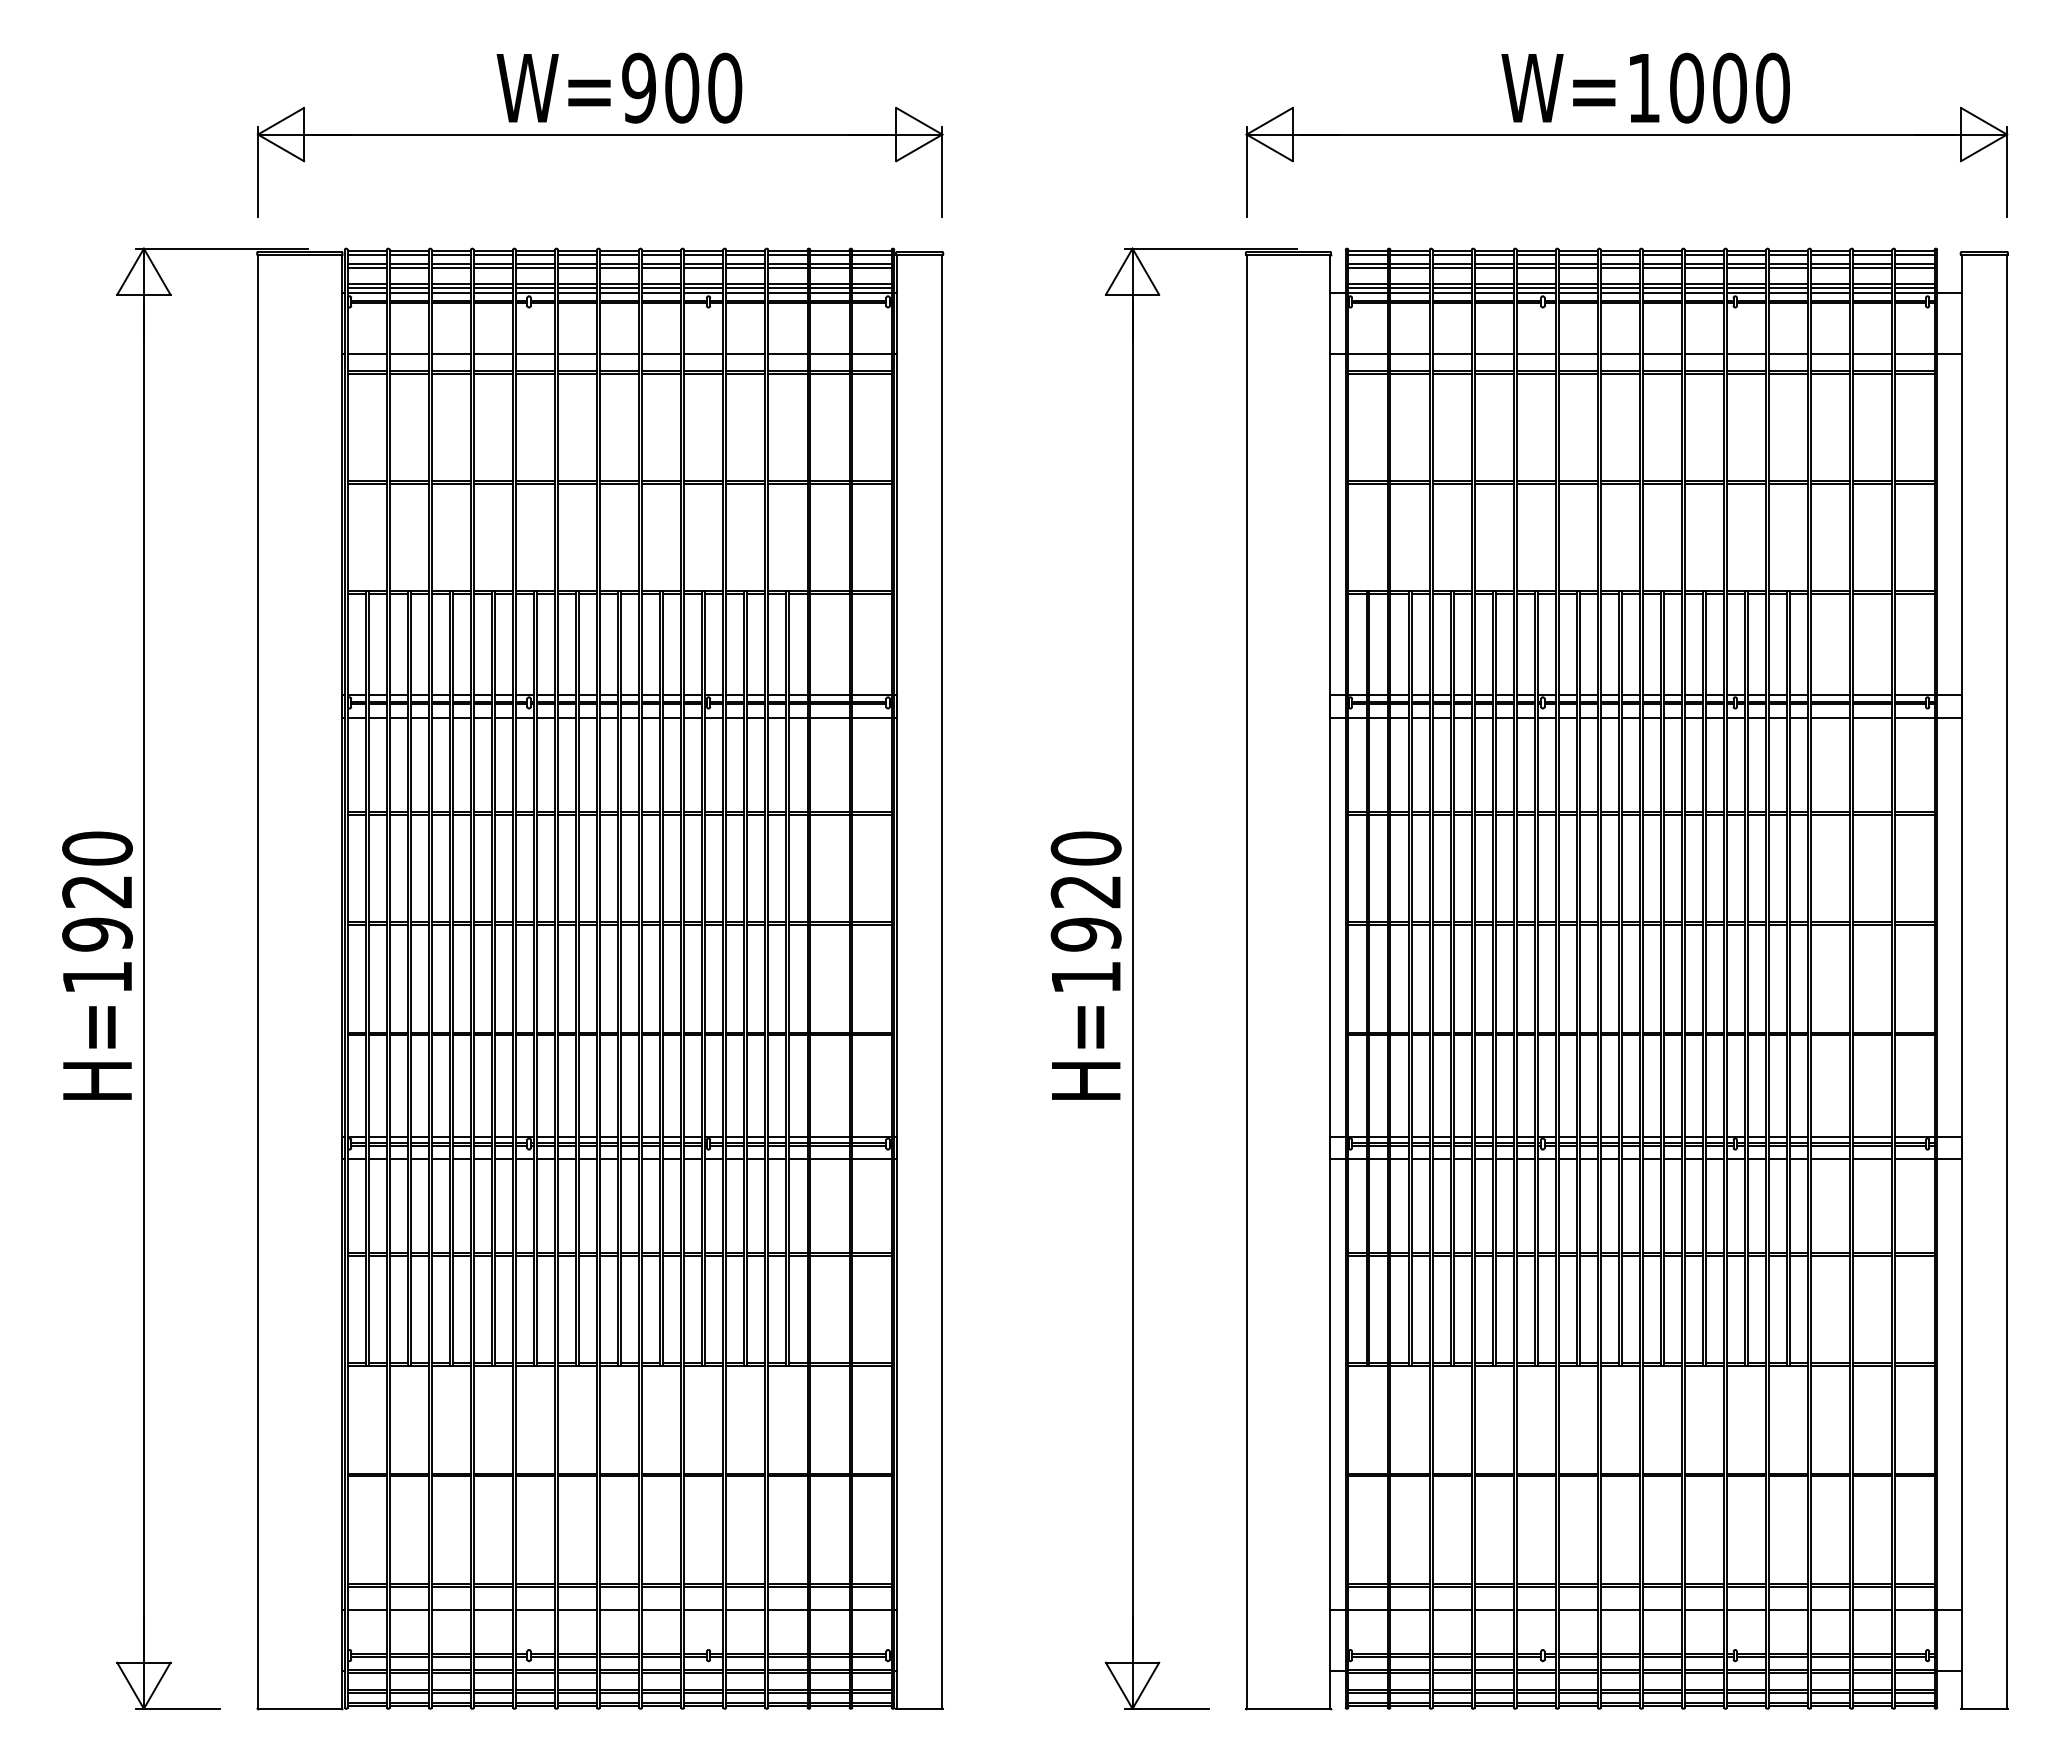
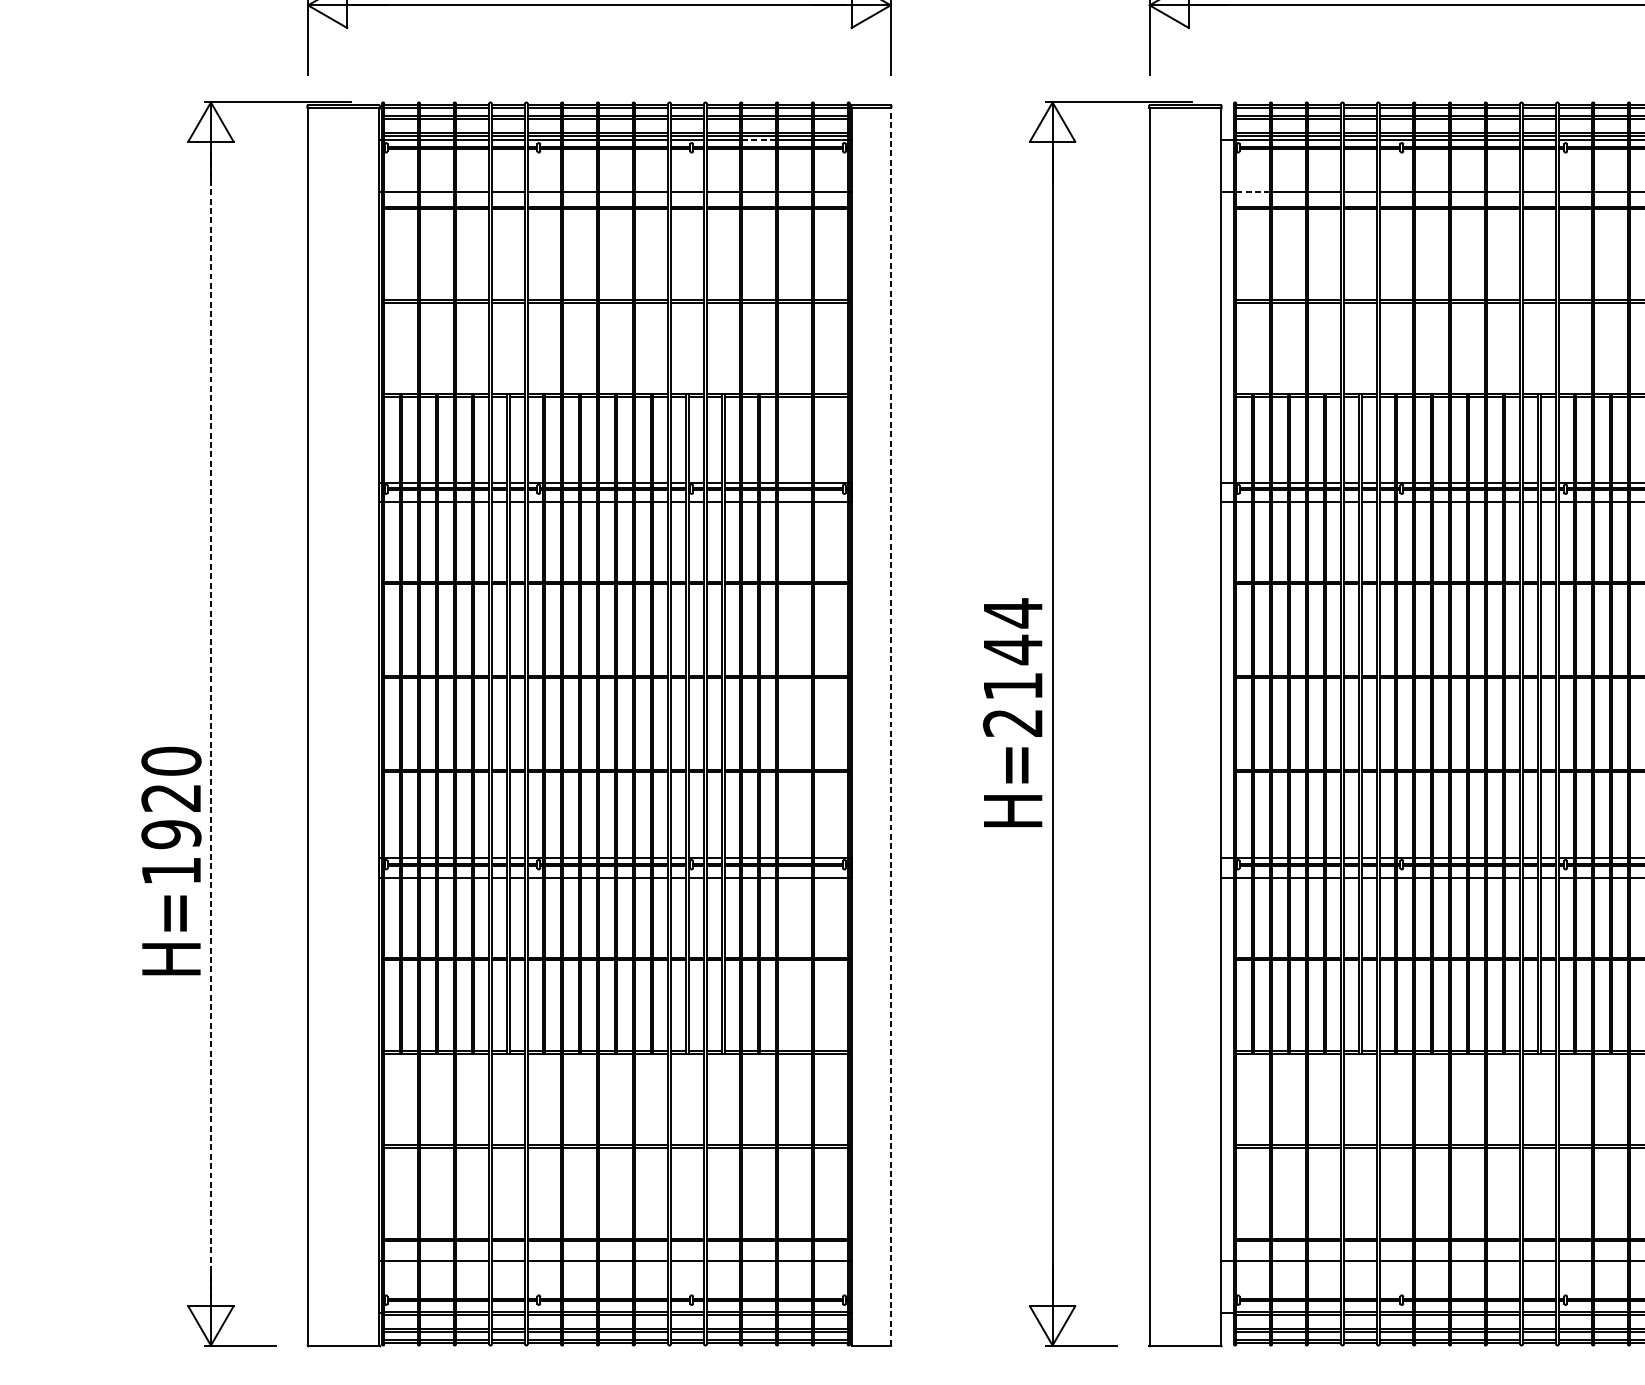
line: (787, 292) -> (758, 139), solid -> dashed
line: (1368, 353) -> (1253, 191), solid -> dashed
text: (1085, 912) -> (1012, 667), H=1920 -> H=2144
text: (97, 965) -> (171, 860), moved
line: (143, 978) -> (210, 723), solid -> dashed
line: (942, 981) -> (890, 726), solid -> dashed

